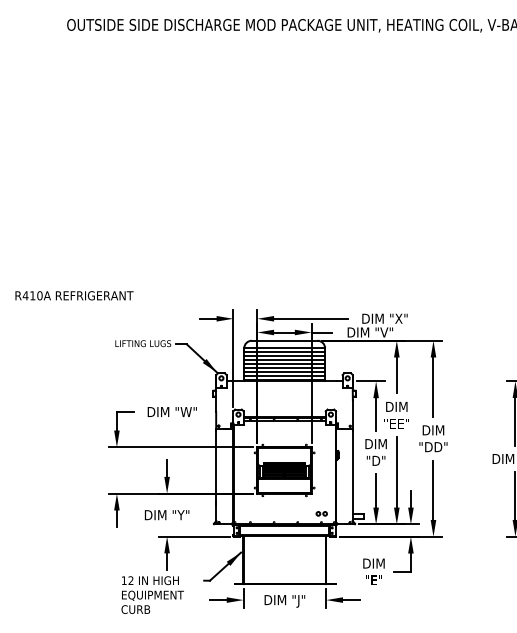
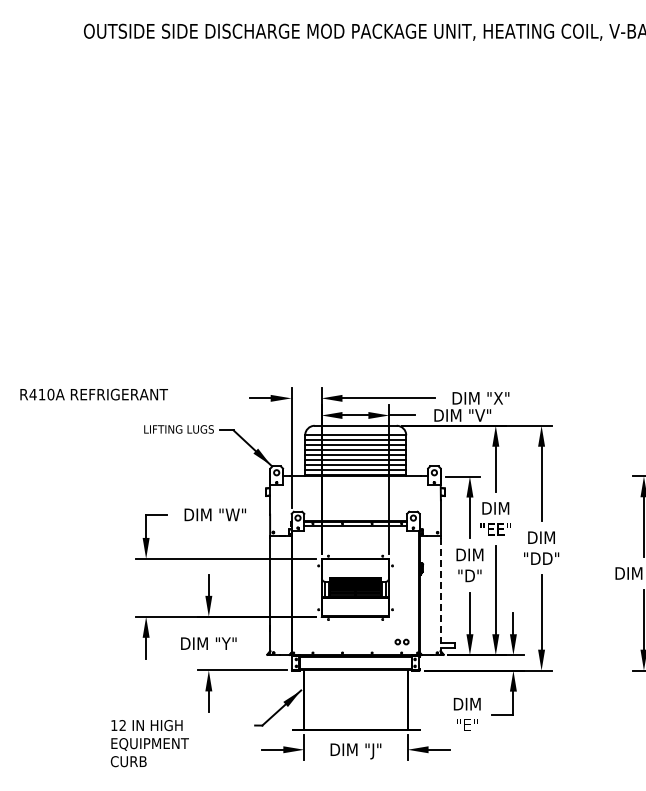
text: (73, 295) -> (93, 394), moved
line: (352, 477) -> (440, 596), solid -> dashed
text: (152, 595) -> (149, 743), moved

